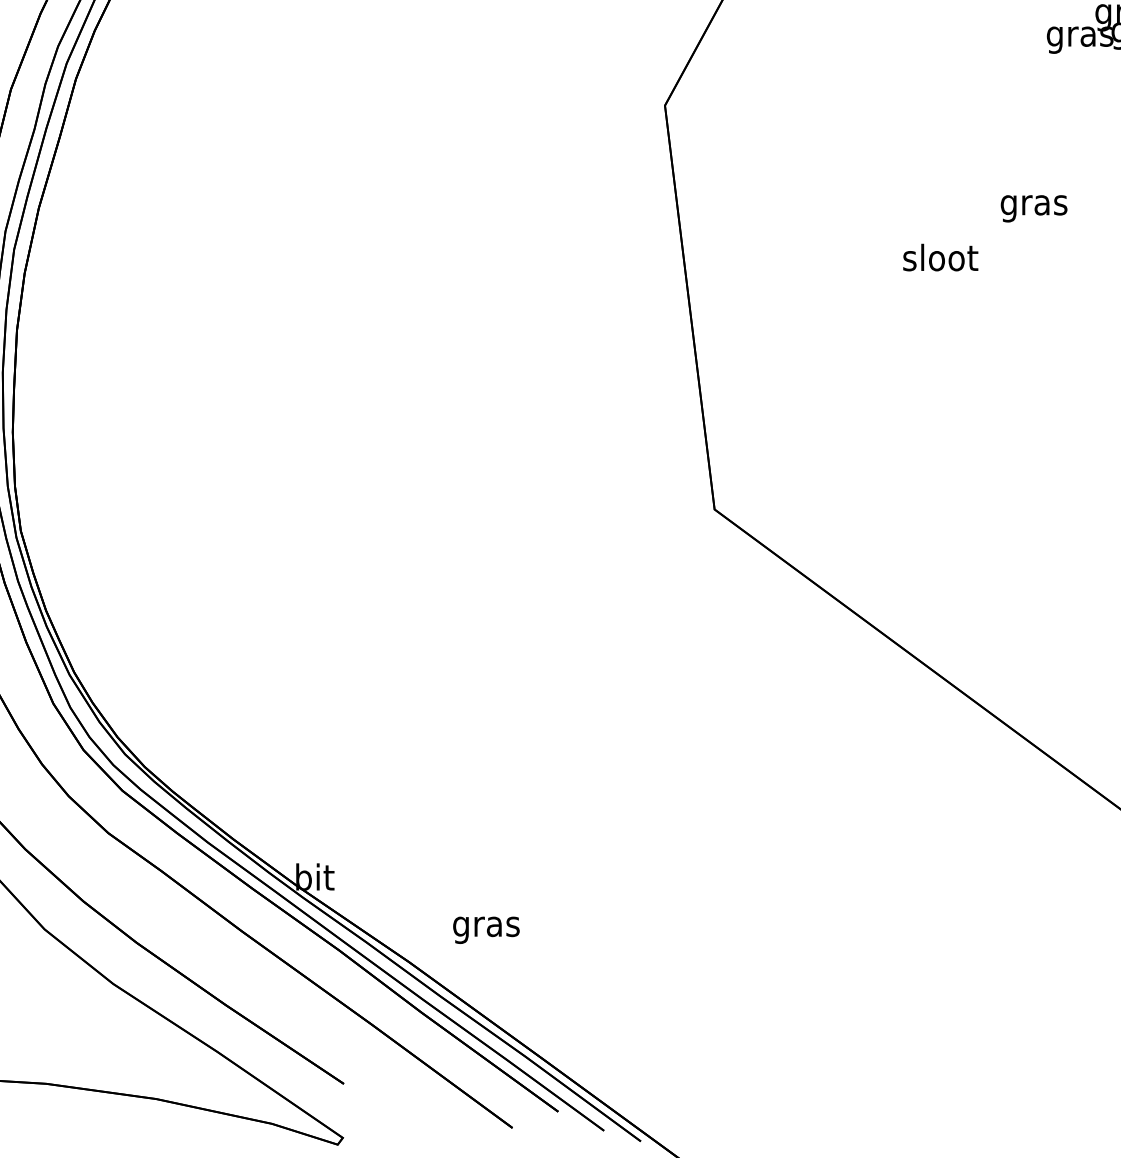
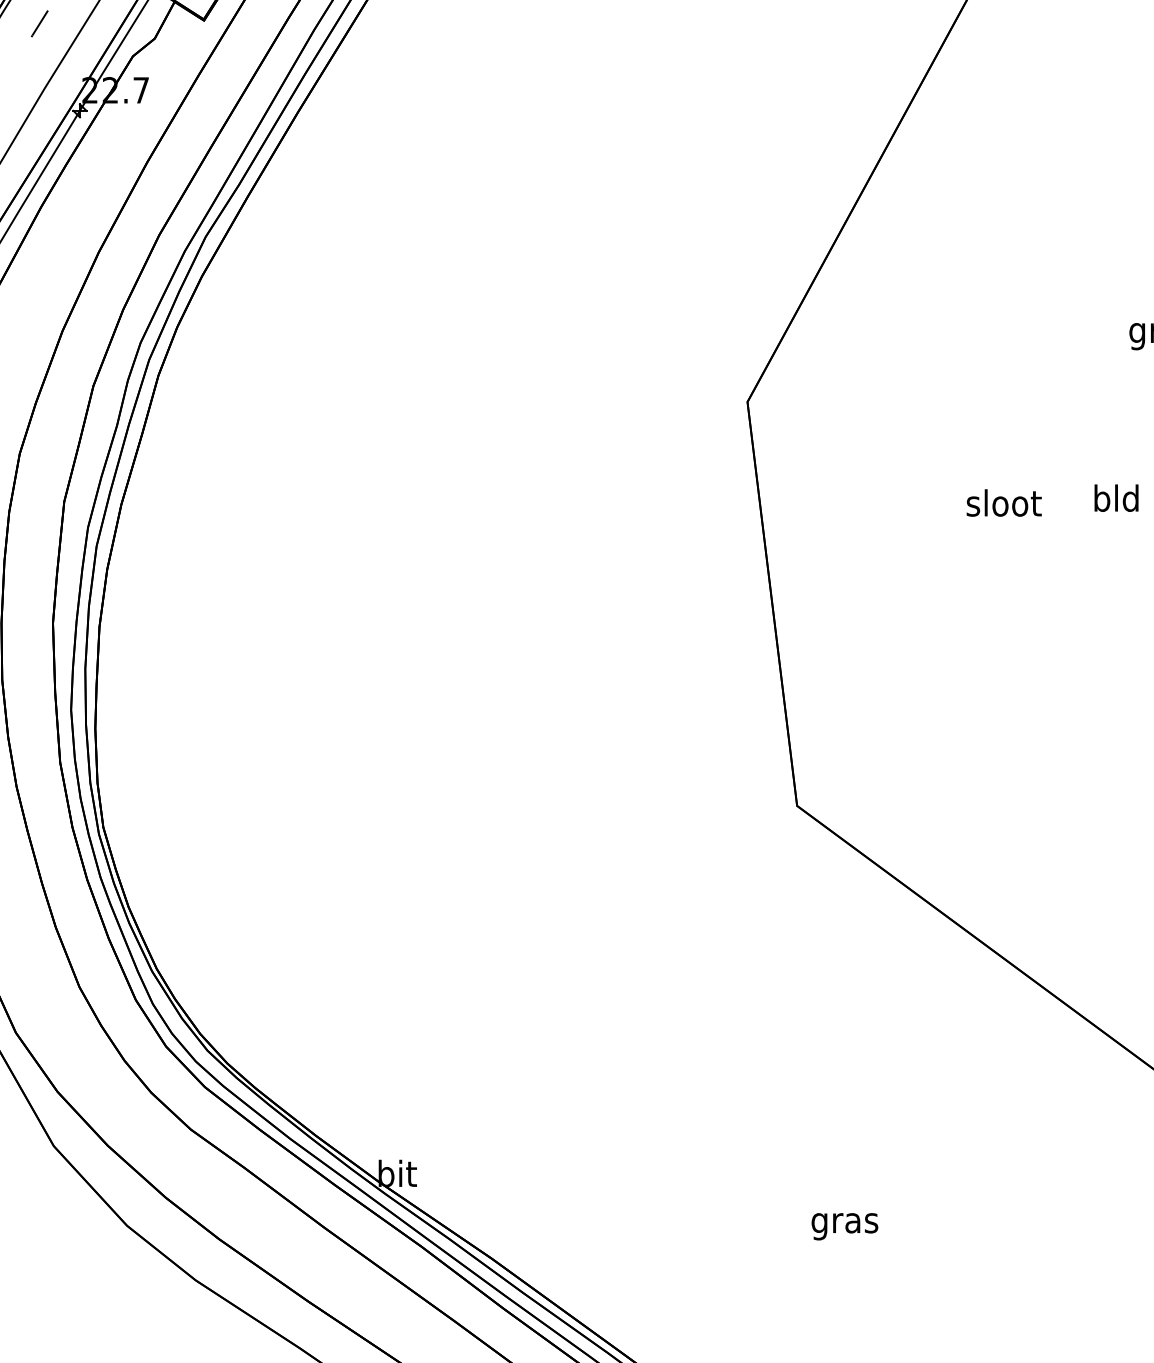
text: (1033, 205) -> (1116, 501), gras -> bld
text: (939, 257) -> (1003, 502), moved
text: (485, 930) -> (844, 1226), moved

